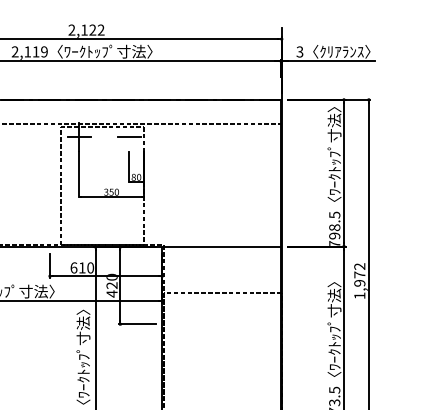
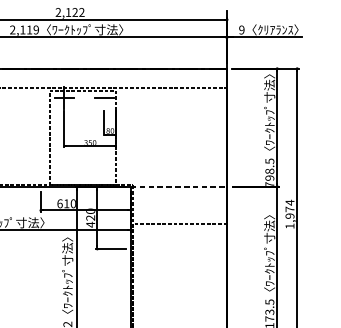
text: (299, 51) -> (241, 29), 3 -> 9
line: (221, 246) -> (178, 186), solid -> dashed
text: (359, 266) -> (289, 202), 1,972 -> 1,974

